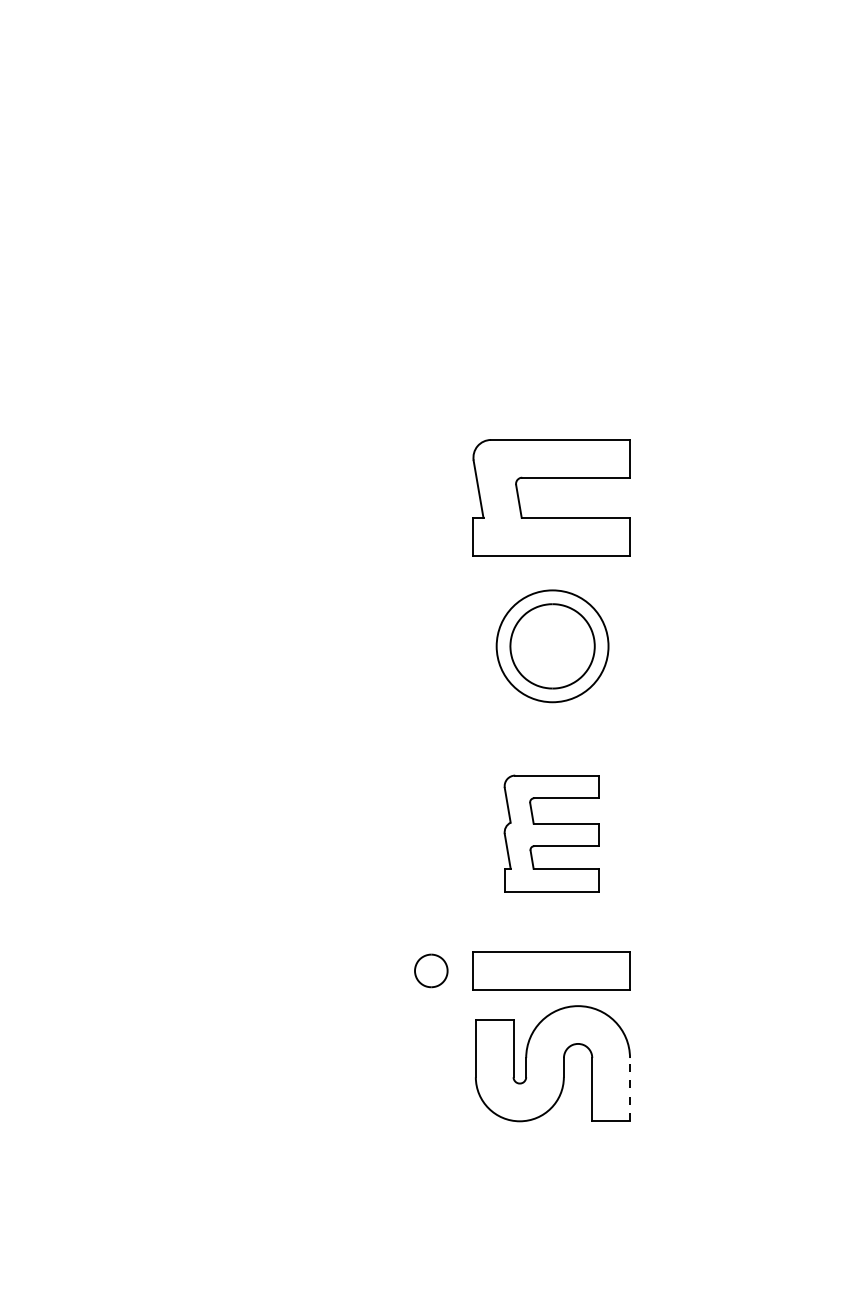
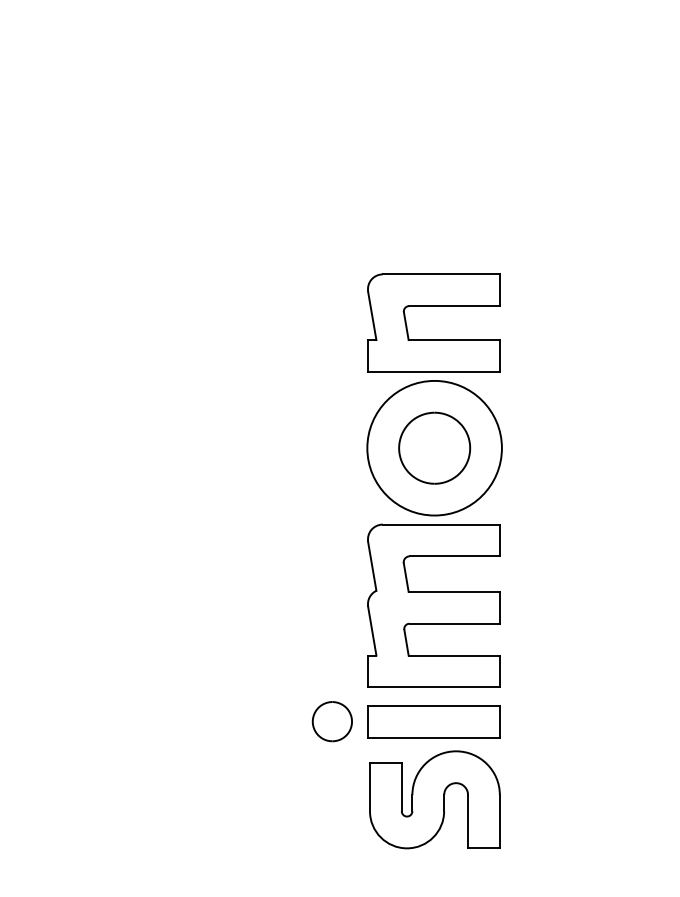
circle: (552, 646) -> (434, 448), size x1.43
part: (551, 833) -> (433, 605), size x1.67
part: (431, 970) -> (332, 721), size x1.43
line: (630, 1089) -> (500, 821), dashed -> solid

